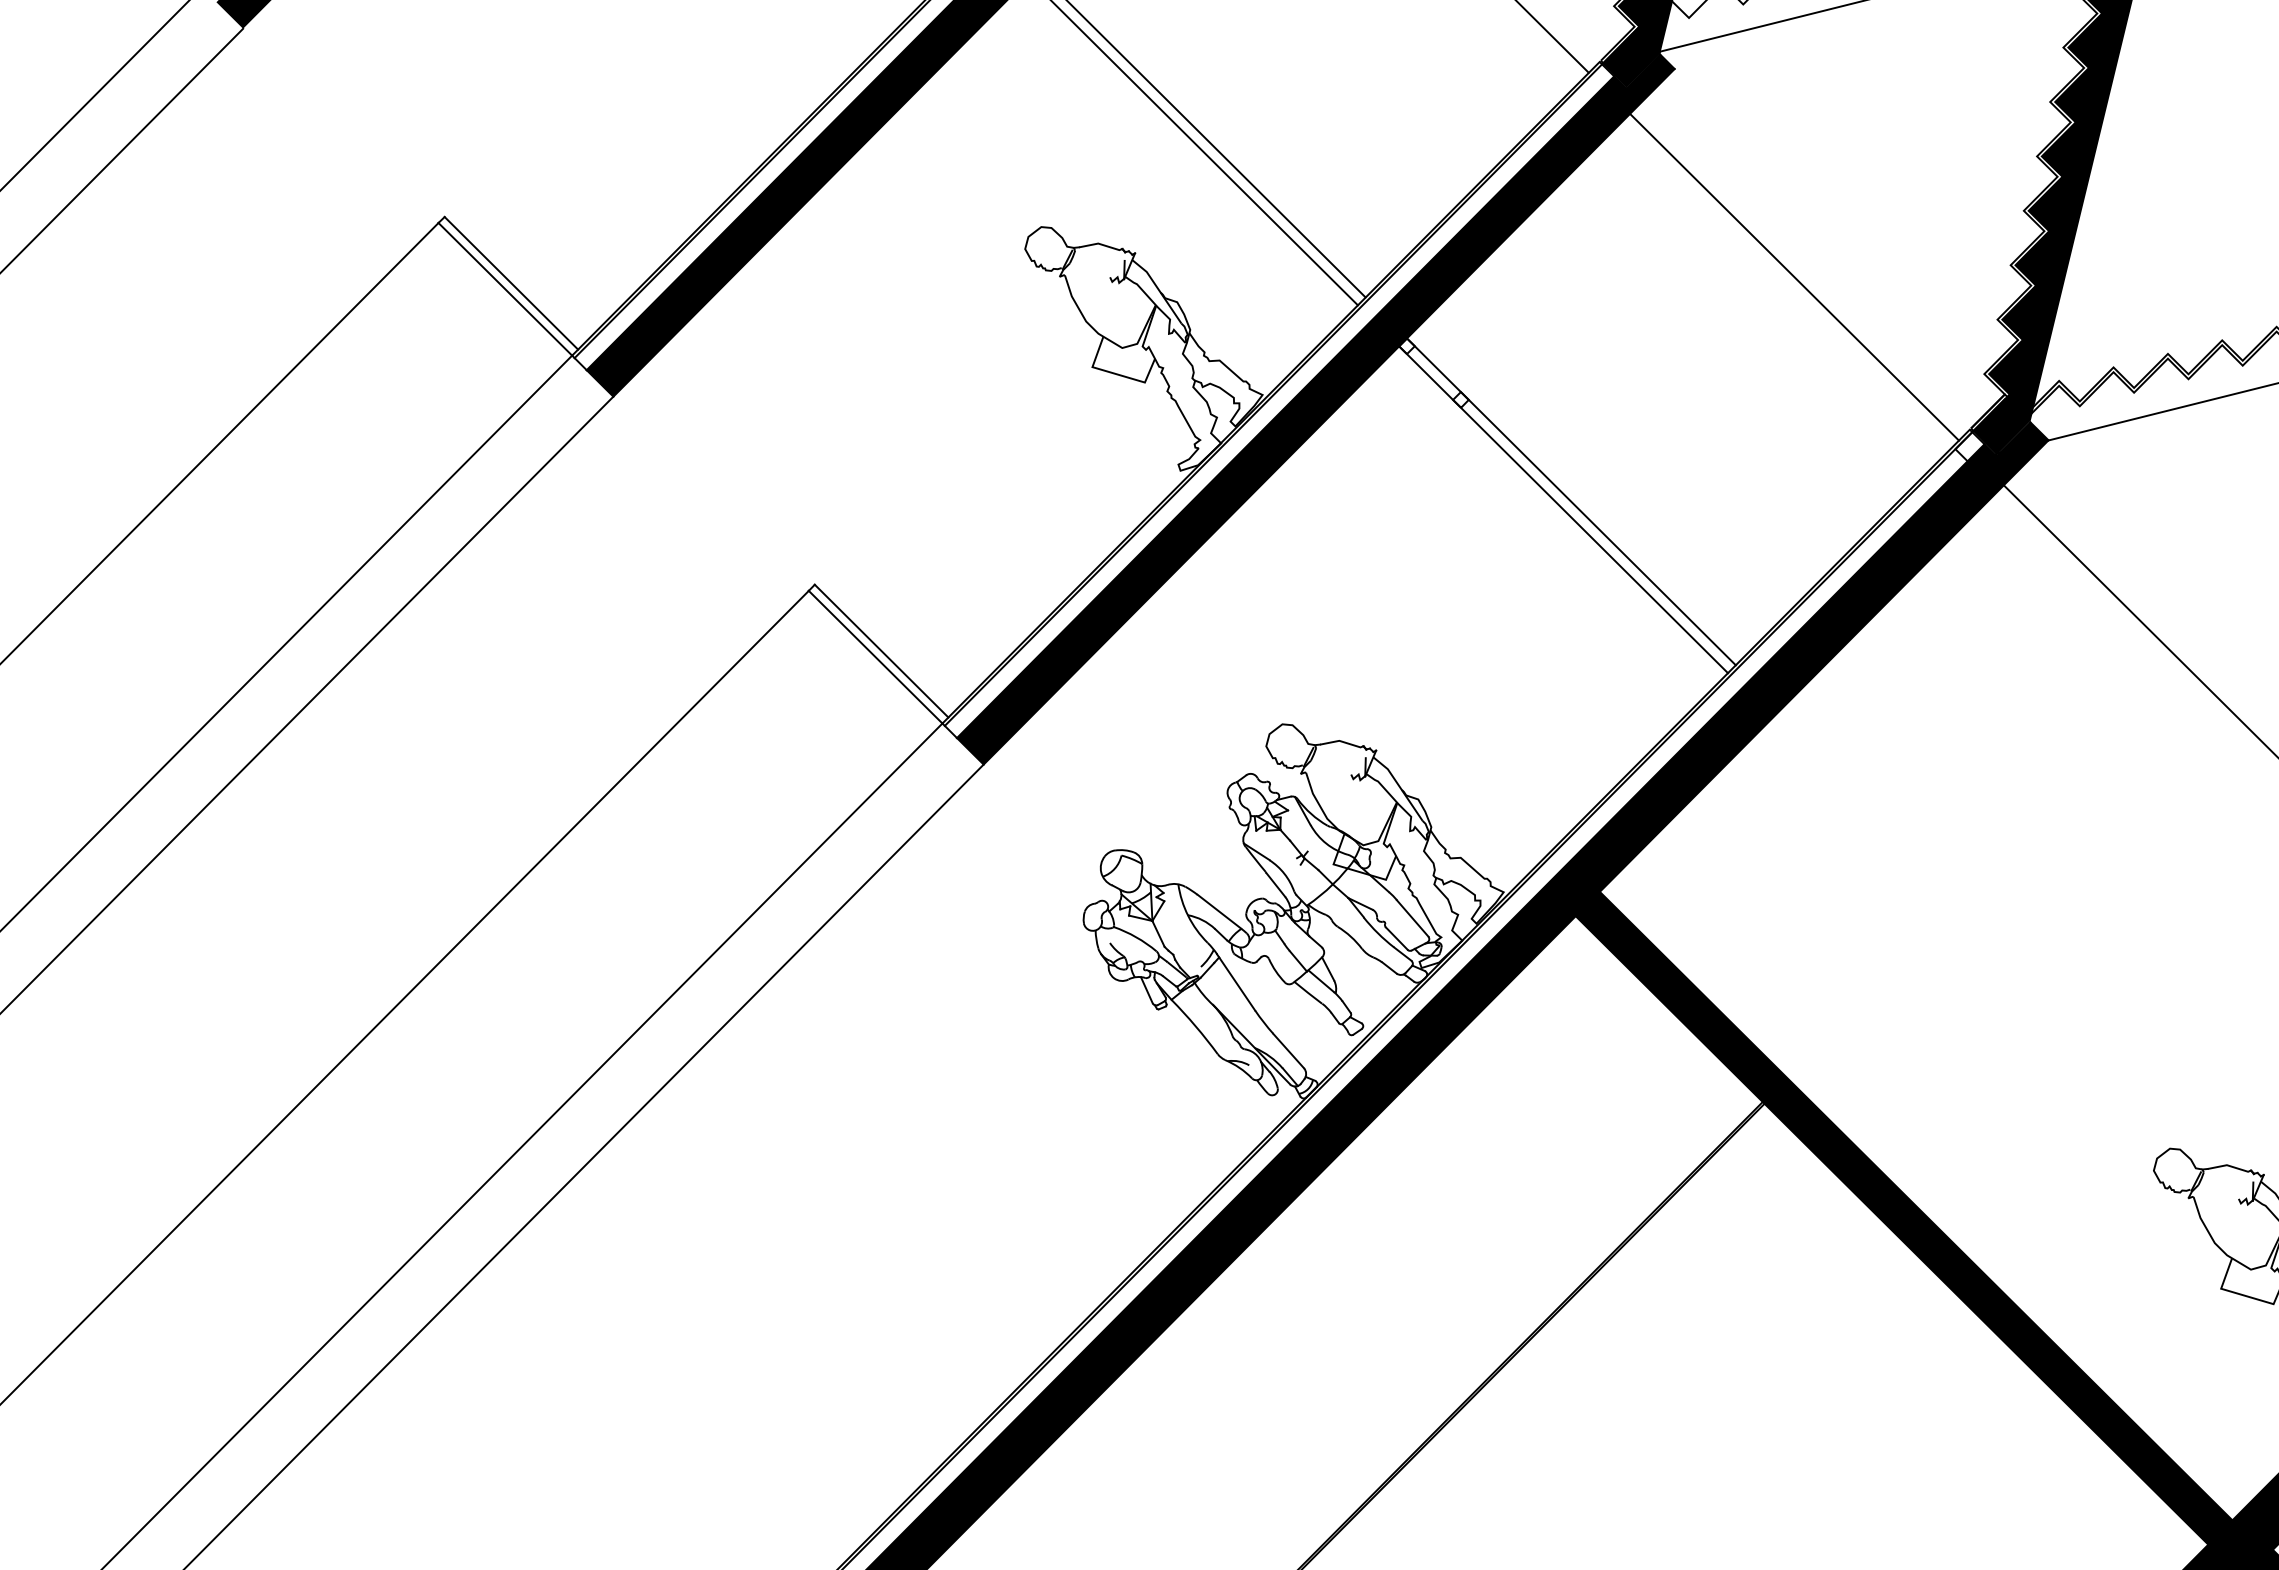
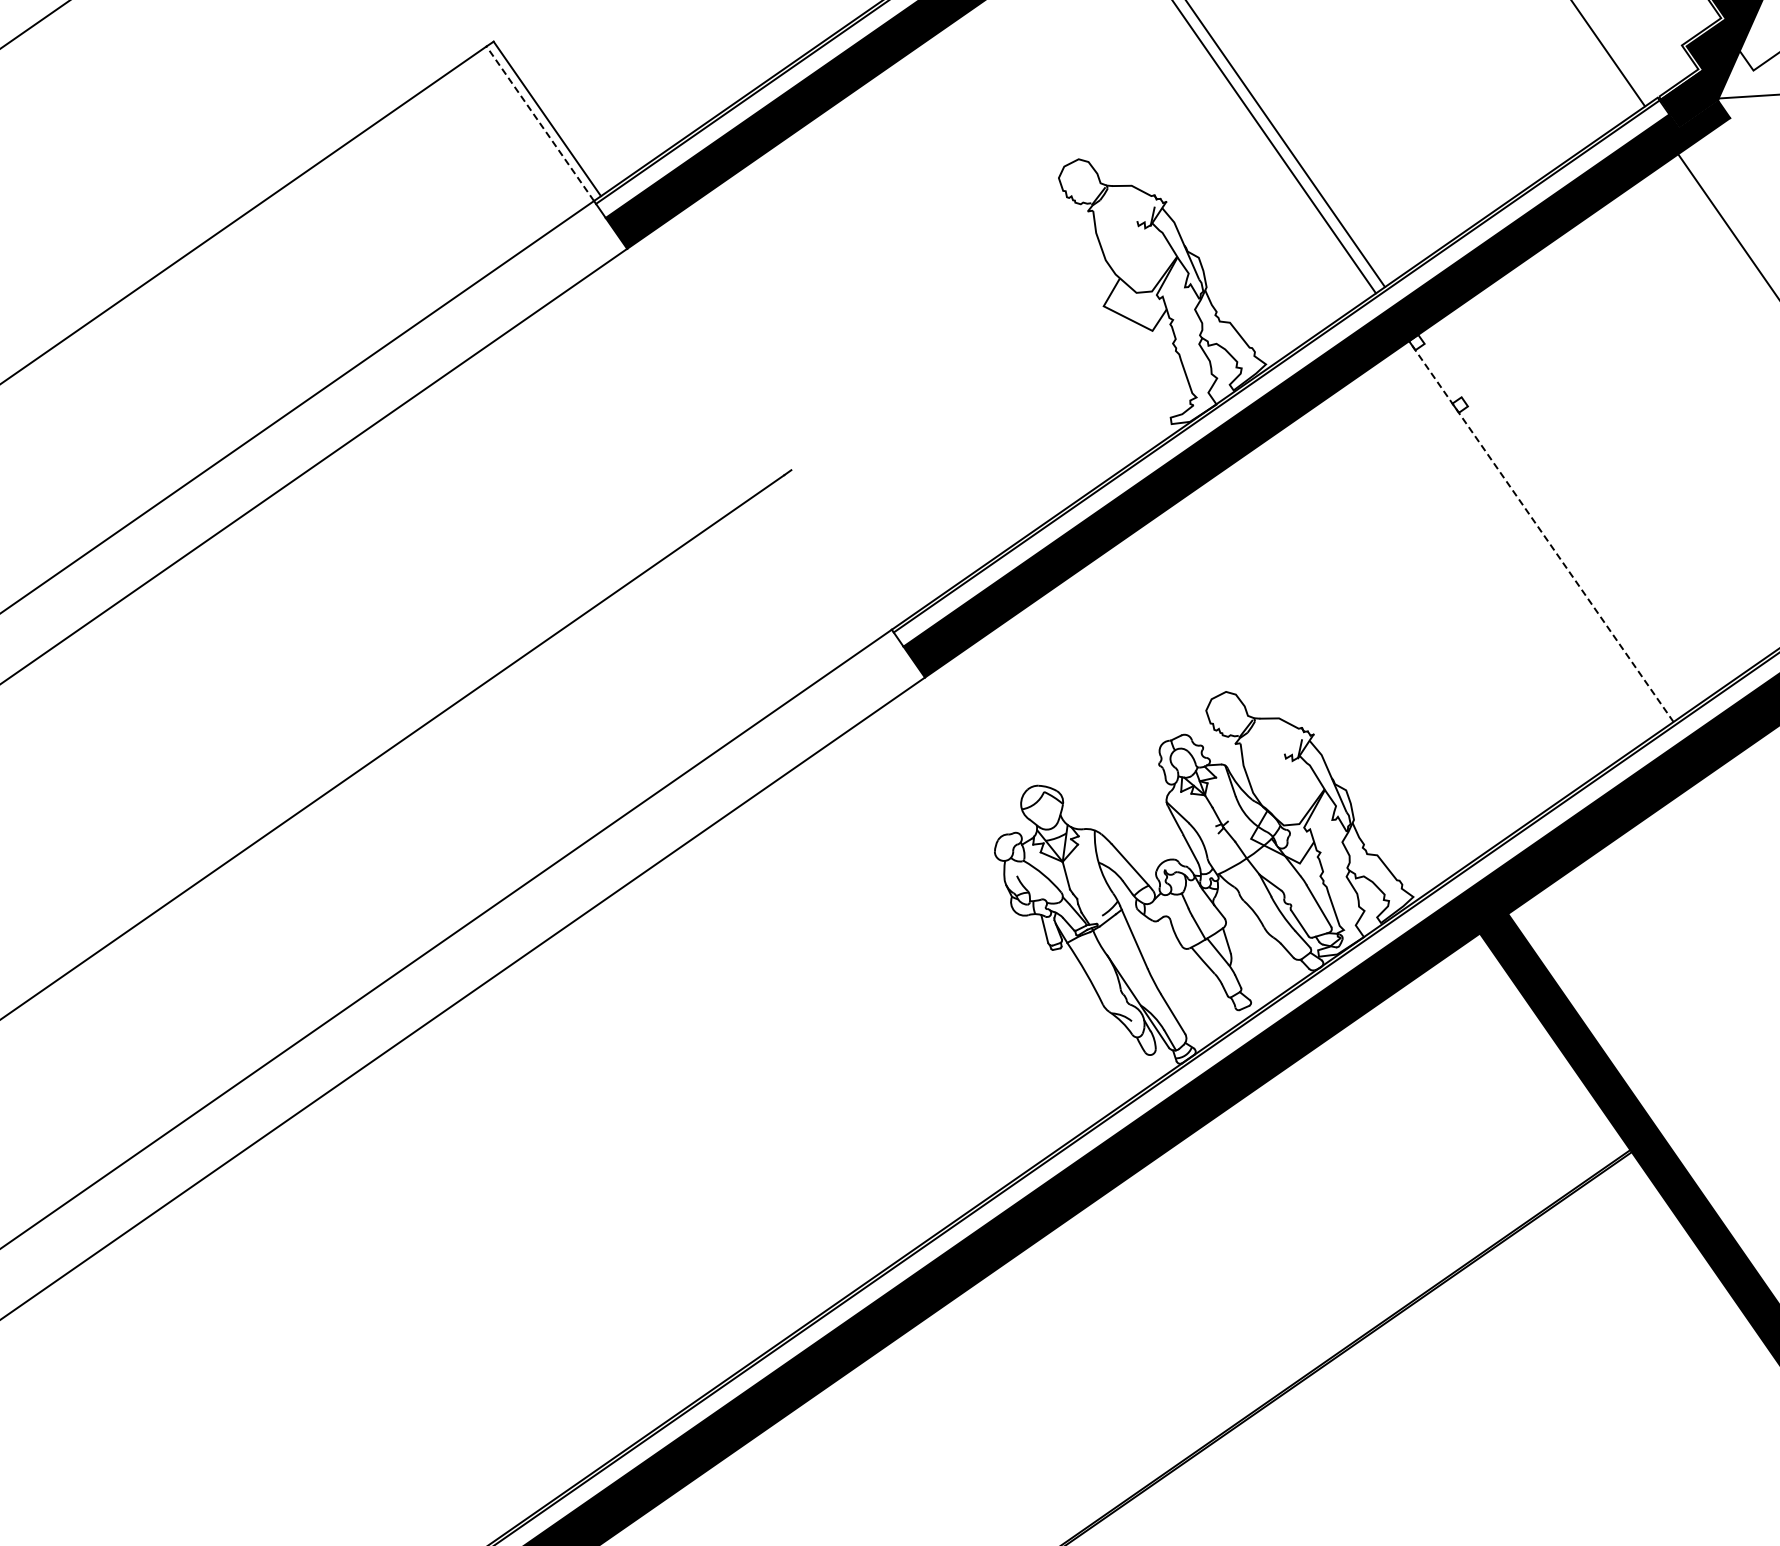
line: (505, 288) -> (540, 122), solid -> dashed
line: (1571, 501) -> (1550, 524), removed
line: (1563, 509) -> (1541, 531), solid -> dashed
line: (881, 650) -> (845, 546), removed
line: (875, 656) -> (838, 551), removed

